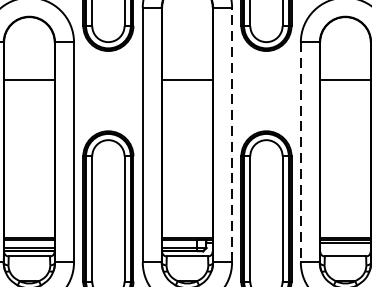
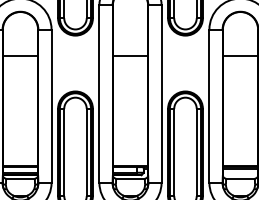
line: (231, 135) -> (161, 94), dashed -> solid
line: (300, 152) -> (209, 106), dashed -> solid

